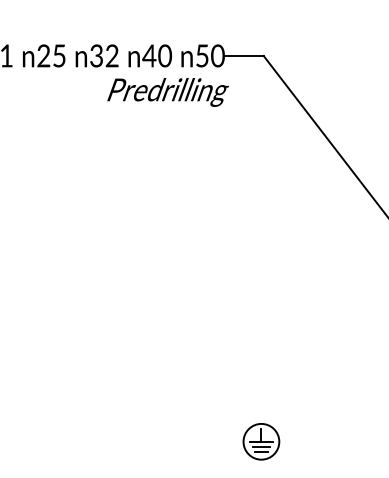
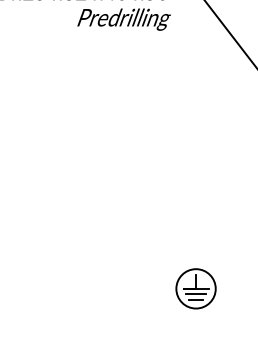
part: (261, 441) -> (196, 288), size x1.43

